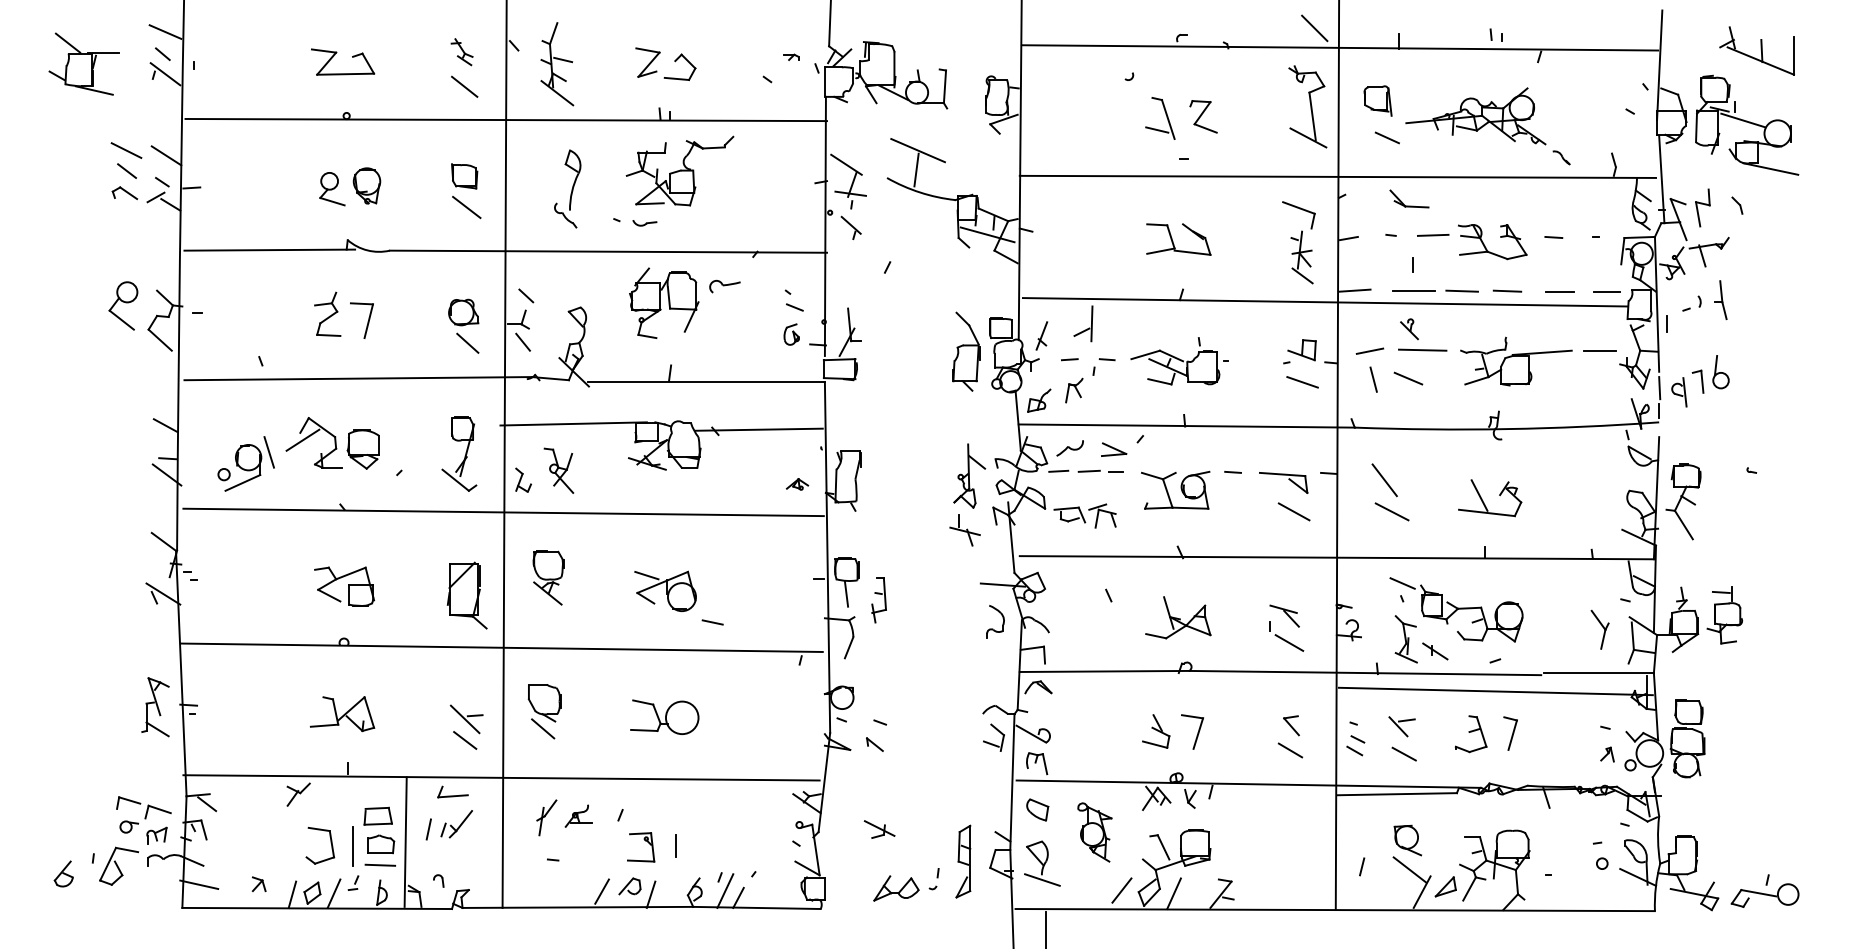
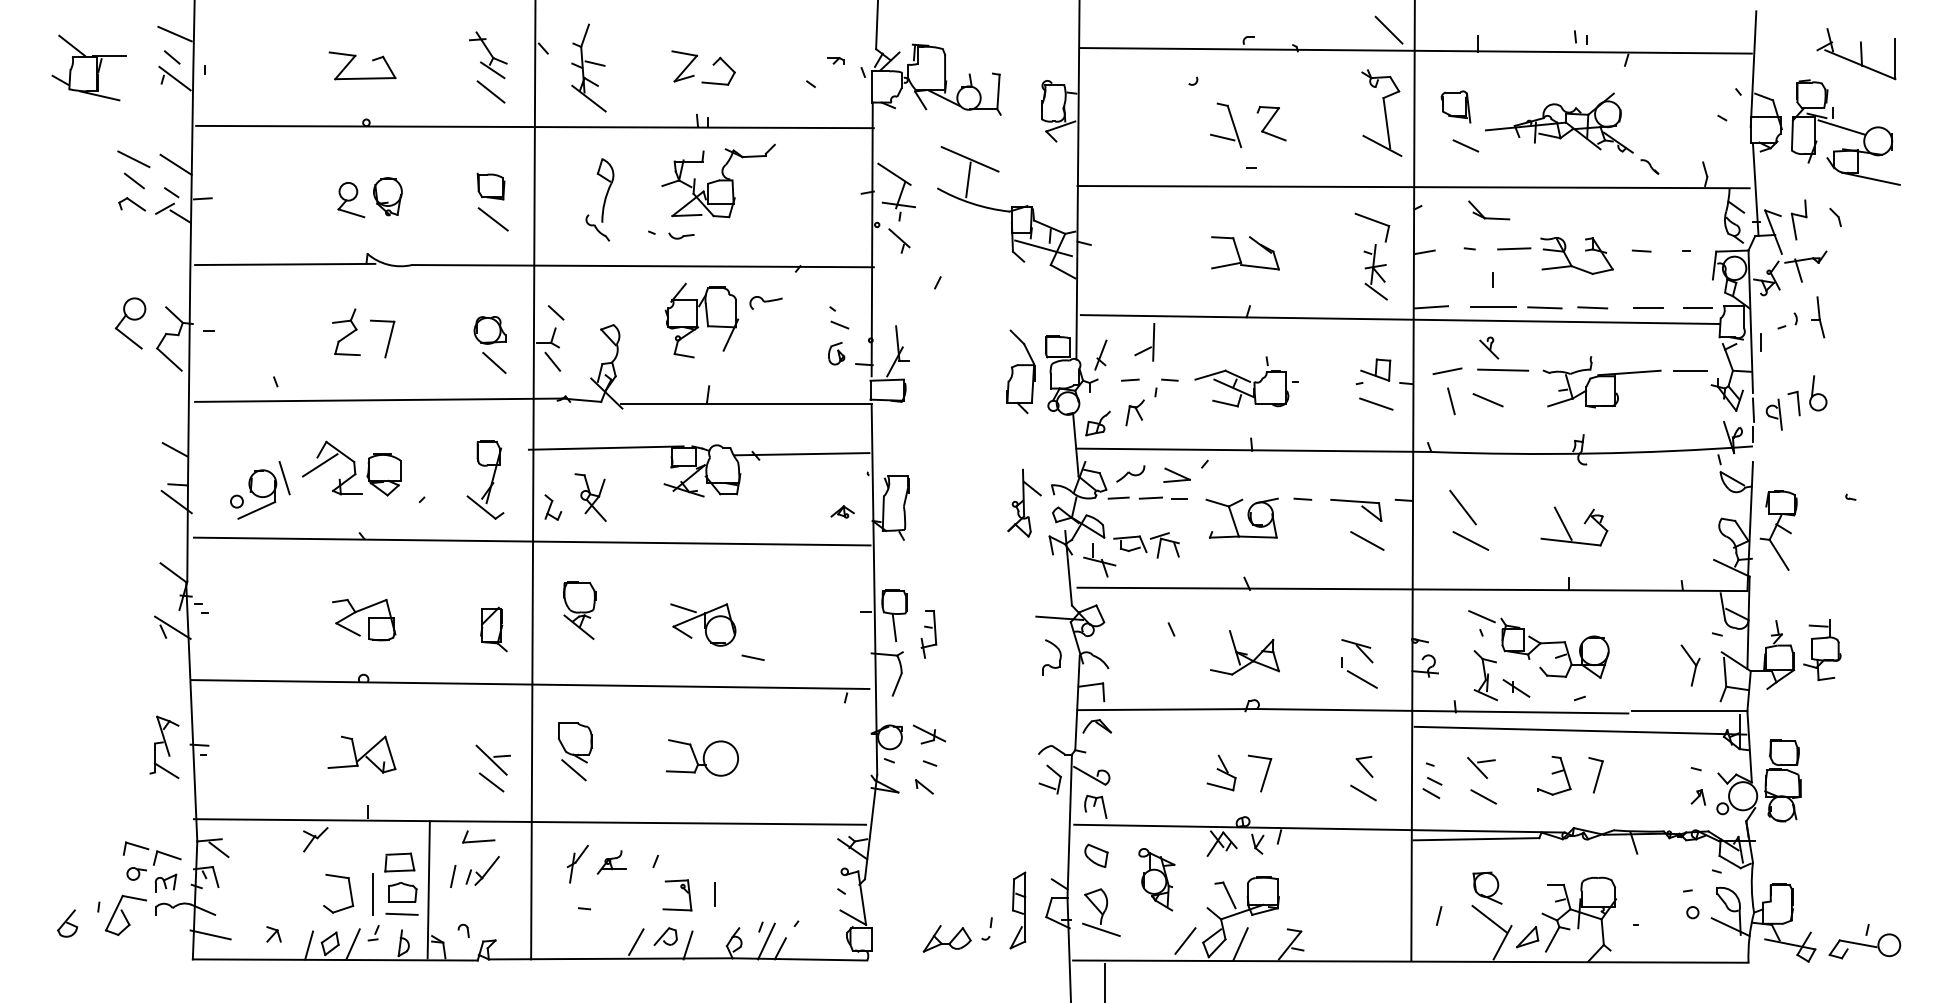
part: (462, 52) -> (488, 55), size x1.67
part: (964, 530) -> (1099, 560), moved
part: (466, 595) -> (493, 629), size x0.62
part: (879, 829) -> (929, 734), moved

